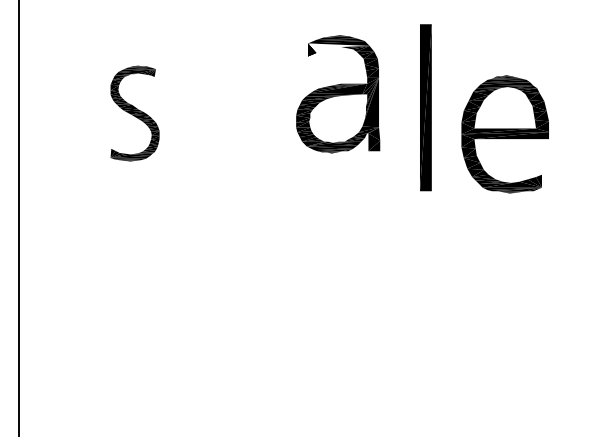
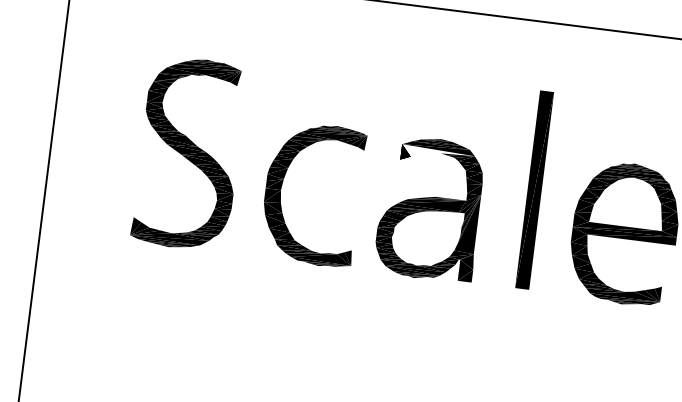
part: (338, 94) -> (430, 209), moved
part: (134, 113) -> (188, 153), size x1.67
part: (215, 133) -> (281, 189), added

